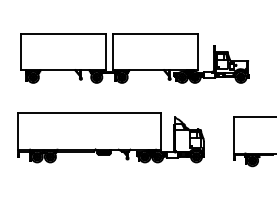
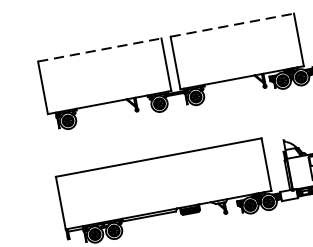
line: (63, 33) -> (99, 49), solid -> dashed
line: (155, 33) -> (232, 24), solid -> dashed

